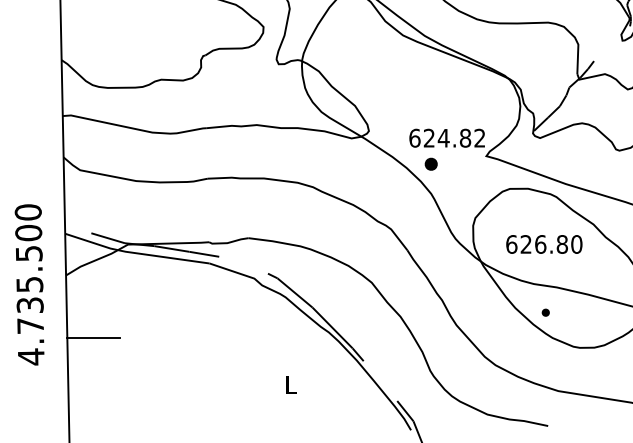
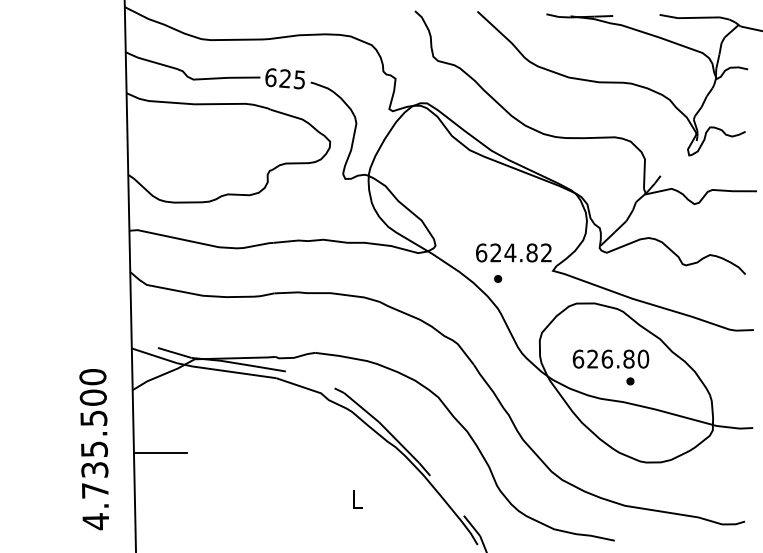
part: (431, 163) -> (498, 278), size x0.62
text: (28, 284) -> (93, 449), moved
part: (545, 312) -> (630, 381), moved

